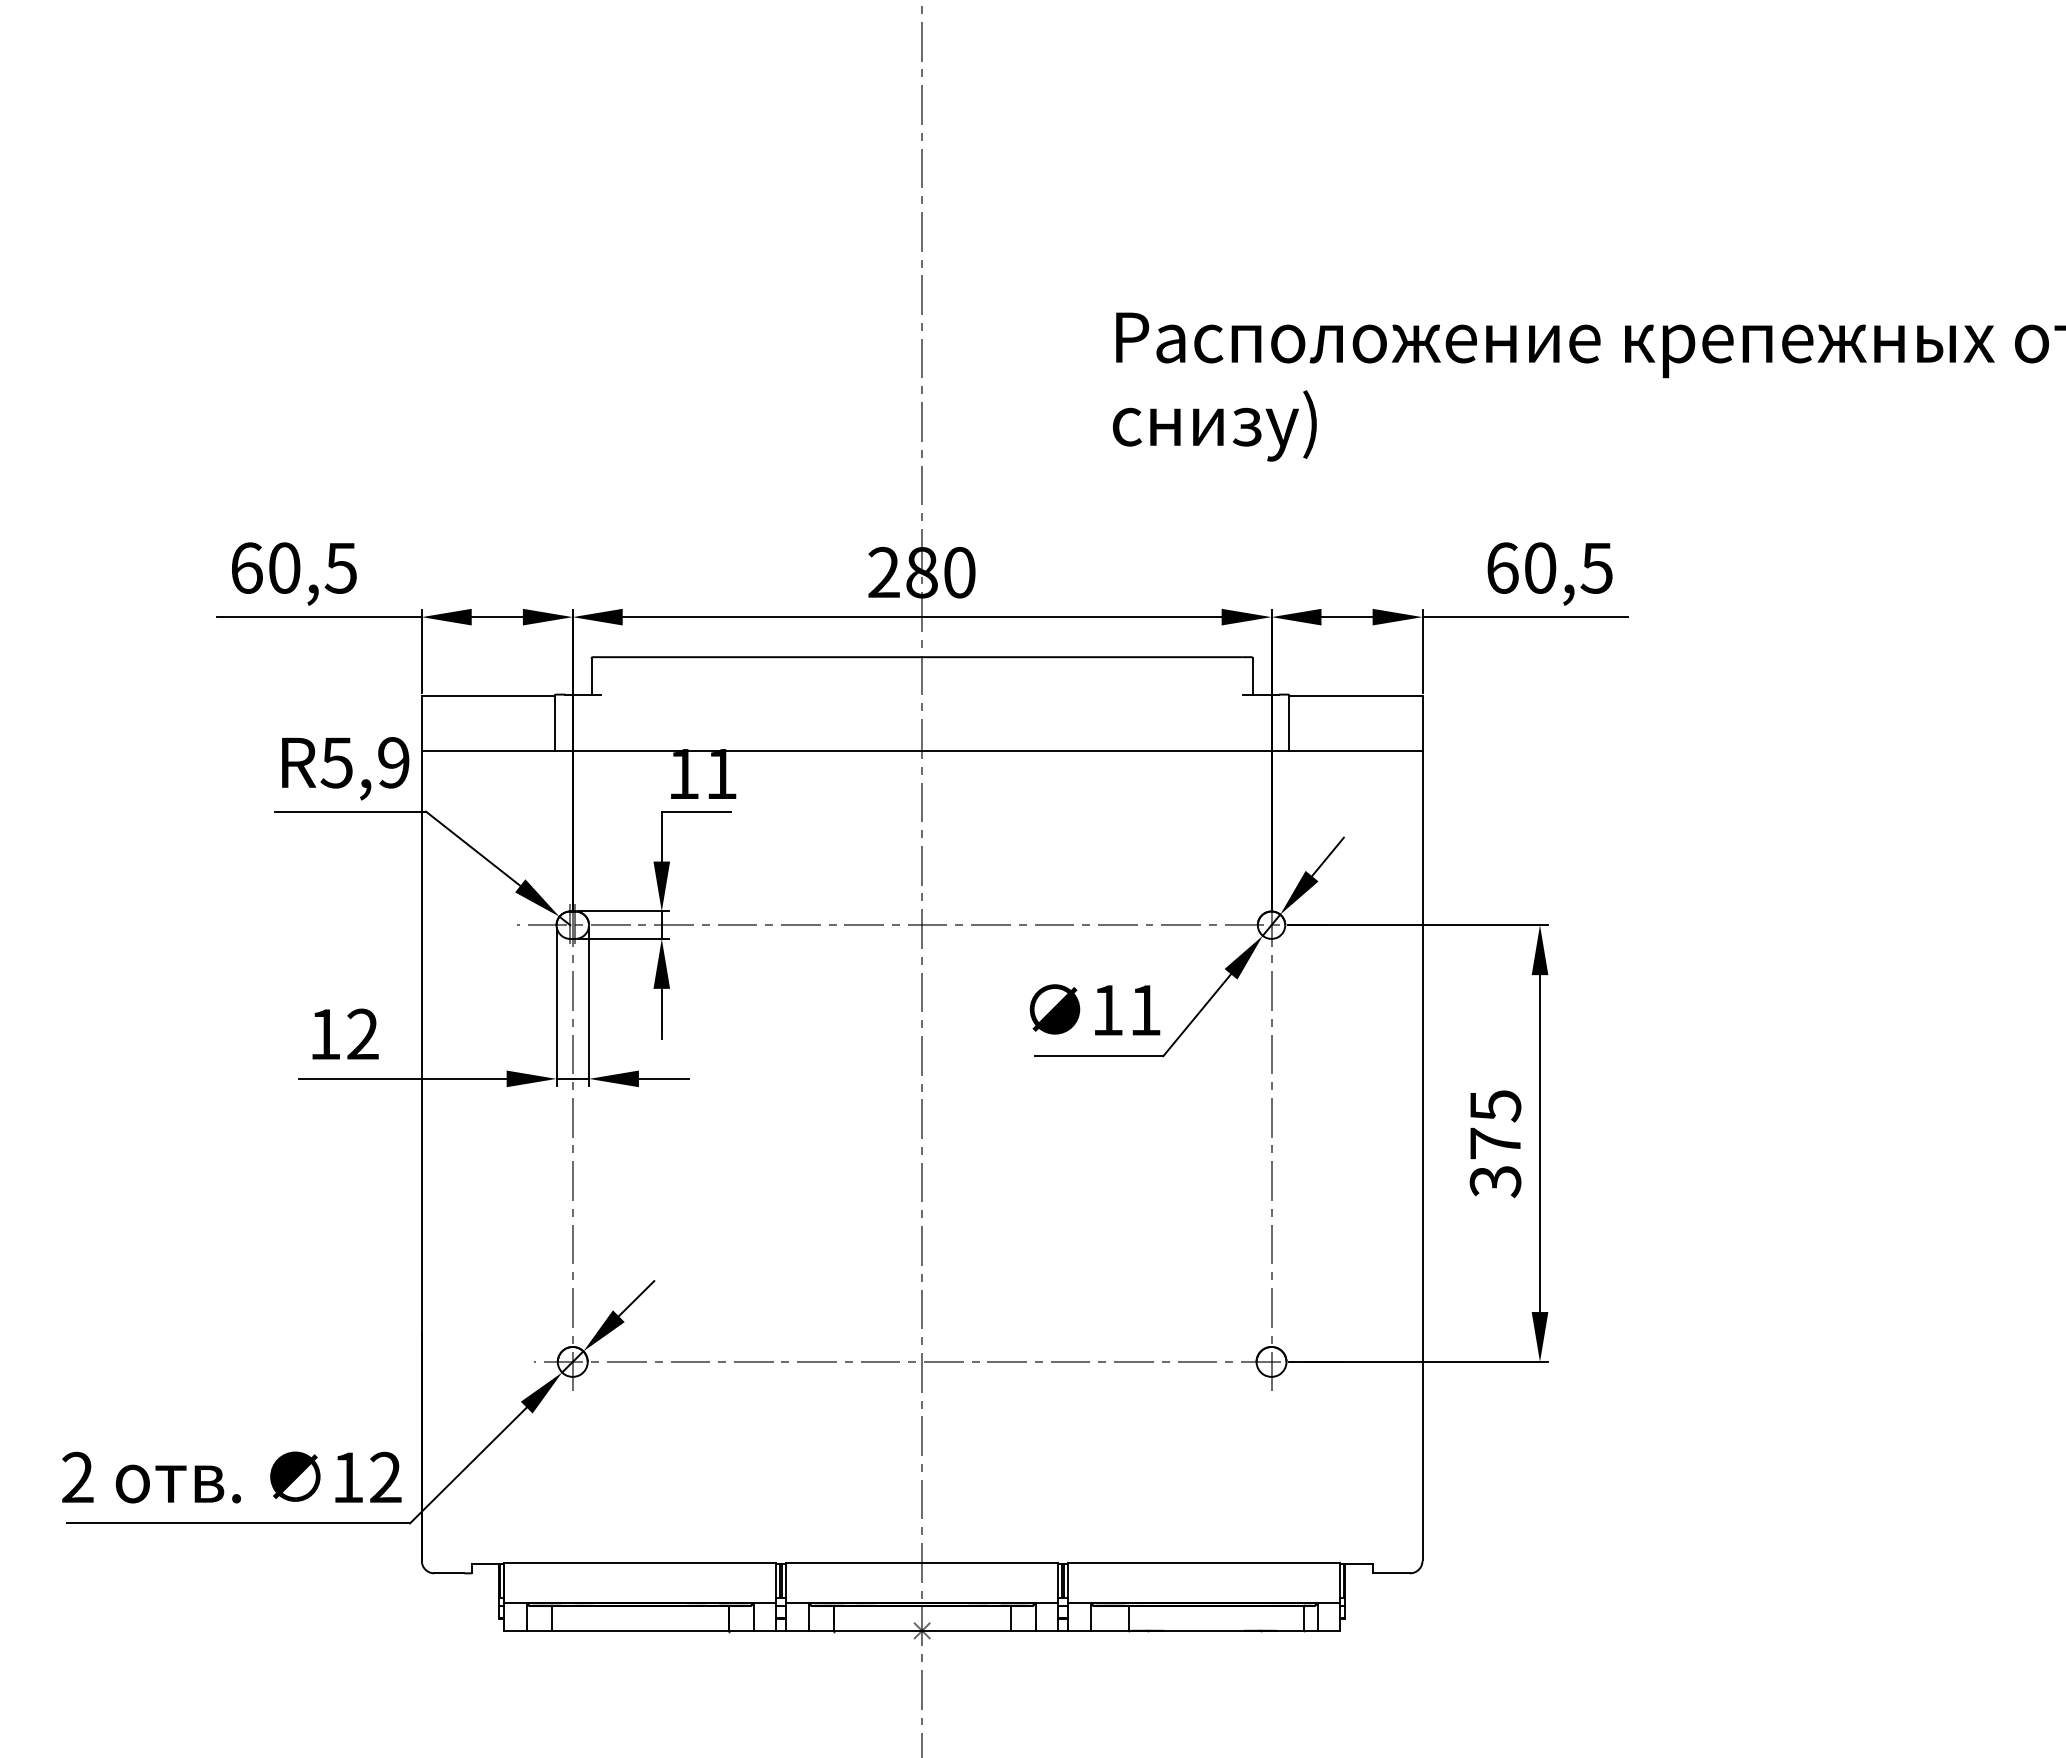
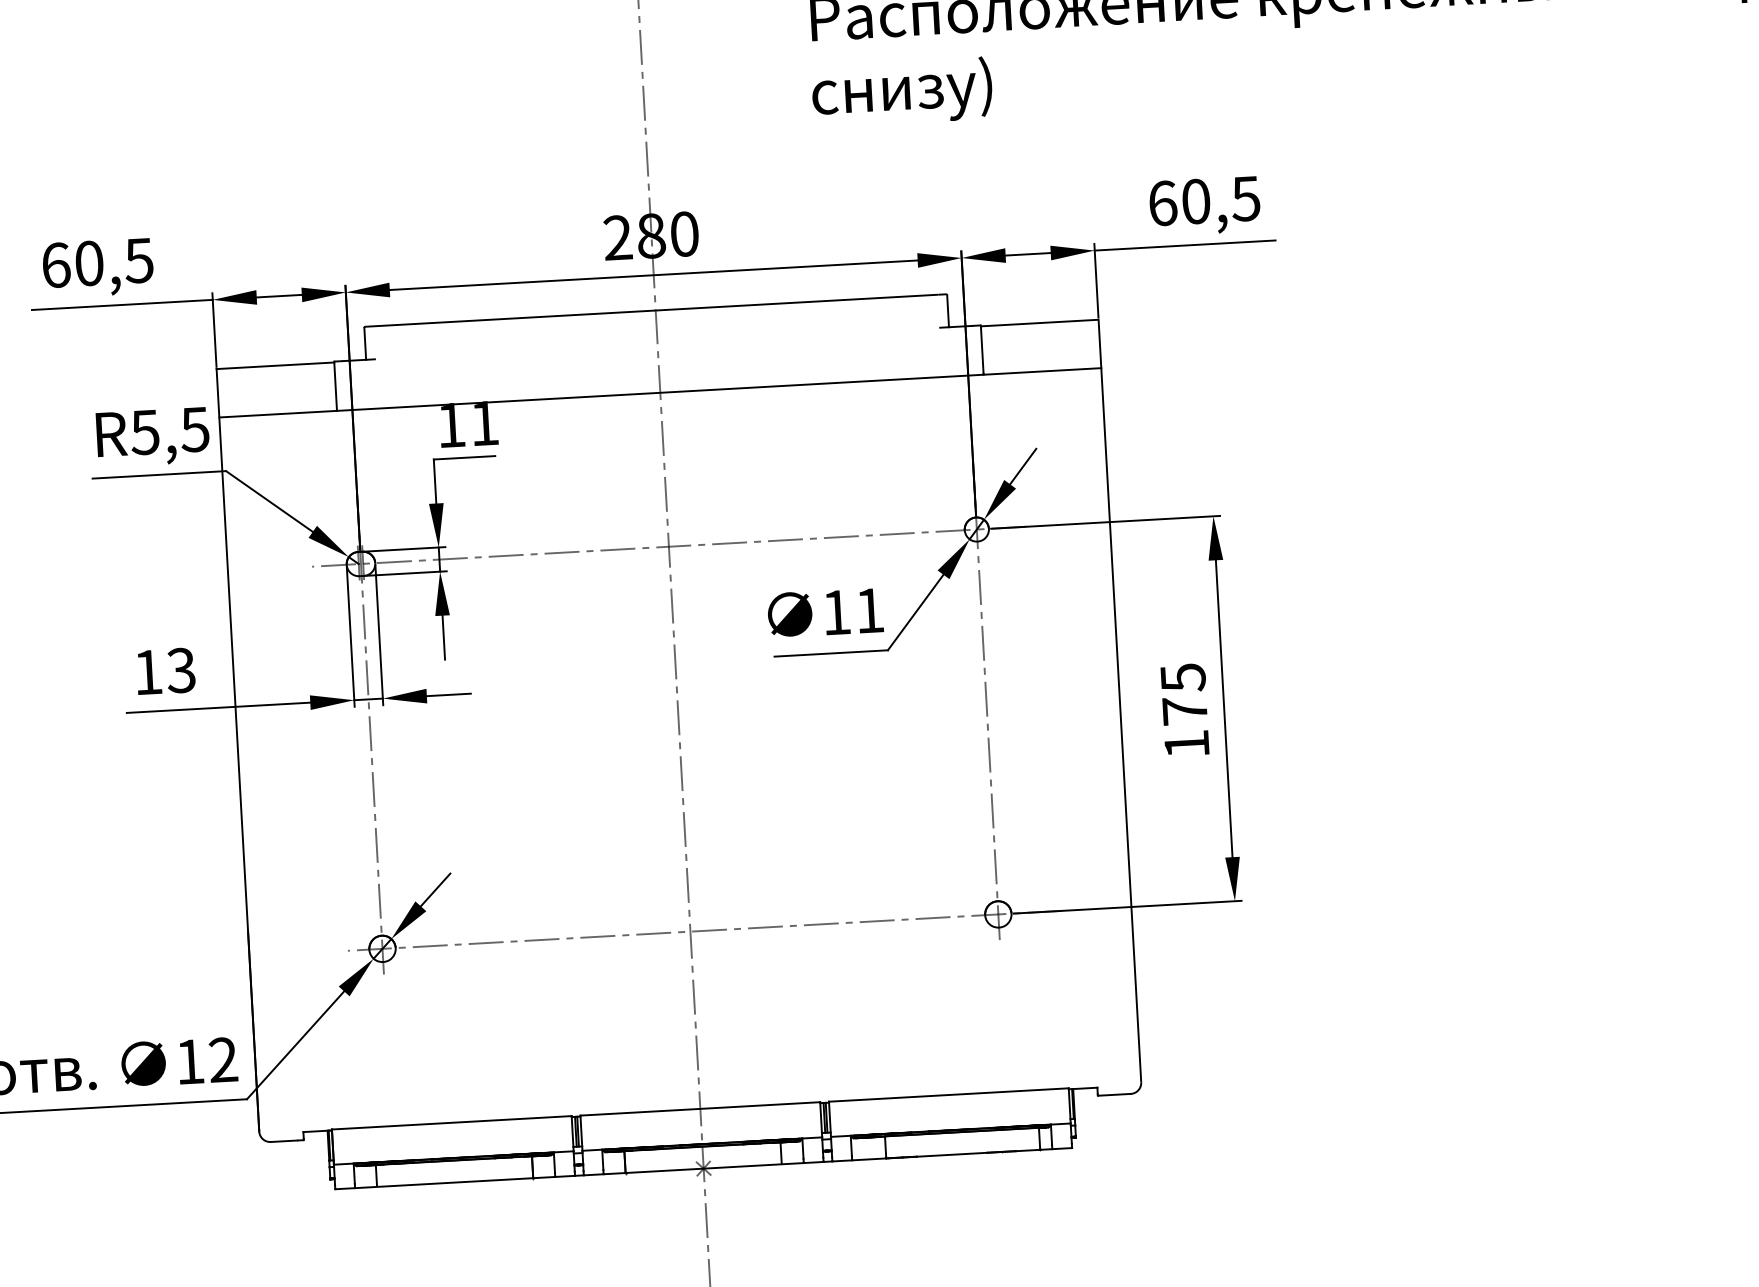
text: (393, 762) -> (194, 429), R5,9 -> R5,5
text: (362, 1034) -> (181, 670), 12 -> 13
text: (1495, 1182) -> (1186, 745), 375 -> 175

